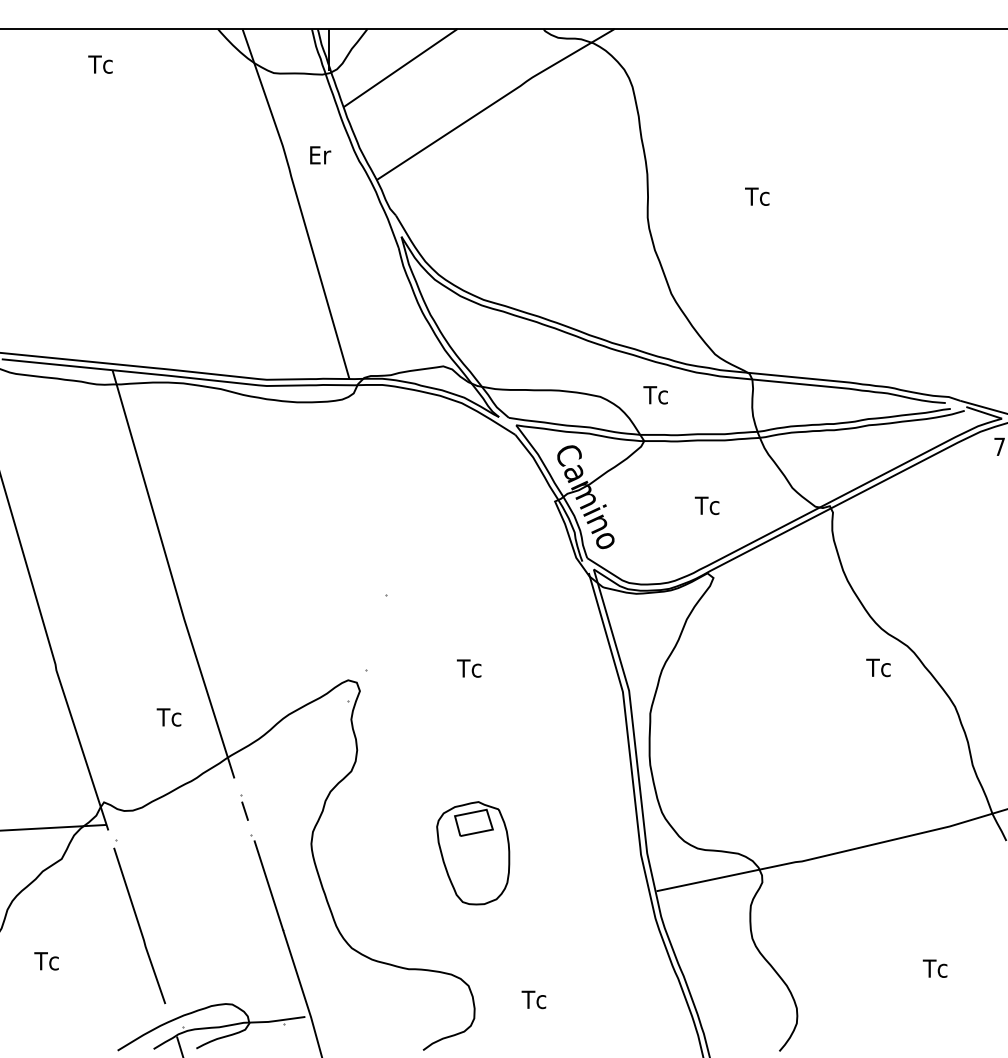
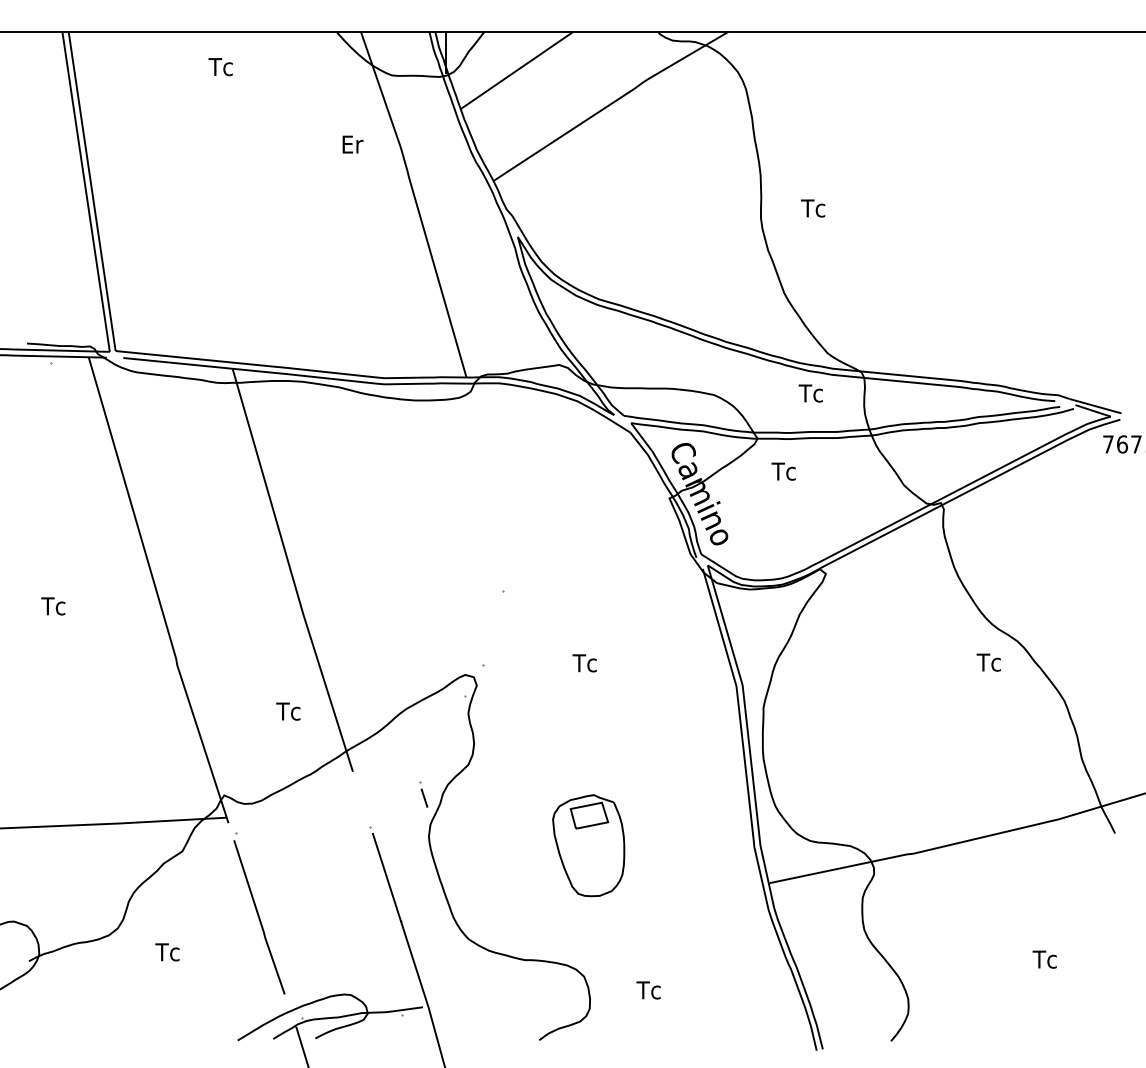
text: (320, 155) -> (352, 144), moved
text: (757, 196) -> (813, 208), moved
text: (655, 395) -> (810, 393), moved
text: (706, 505) -> (783, 471), moved
part: (244, 807) -> (423, 794), moved

